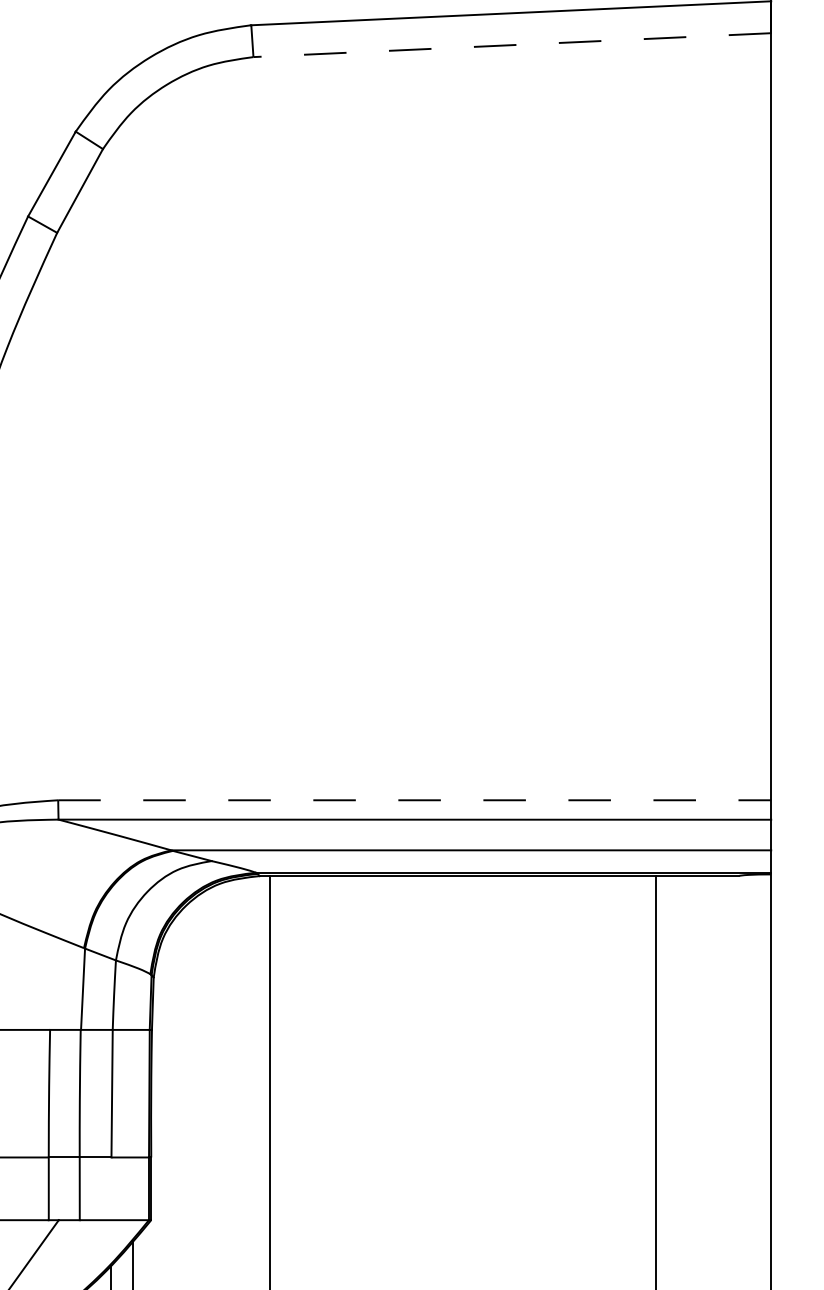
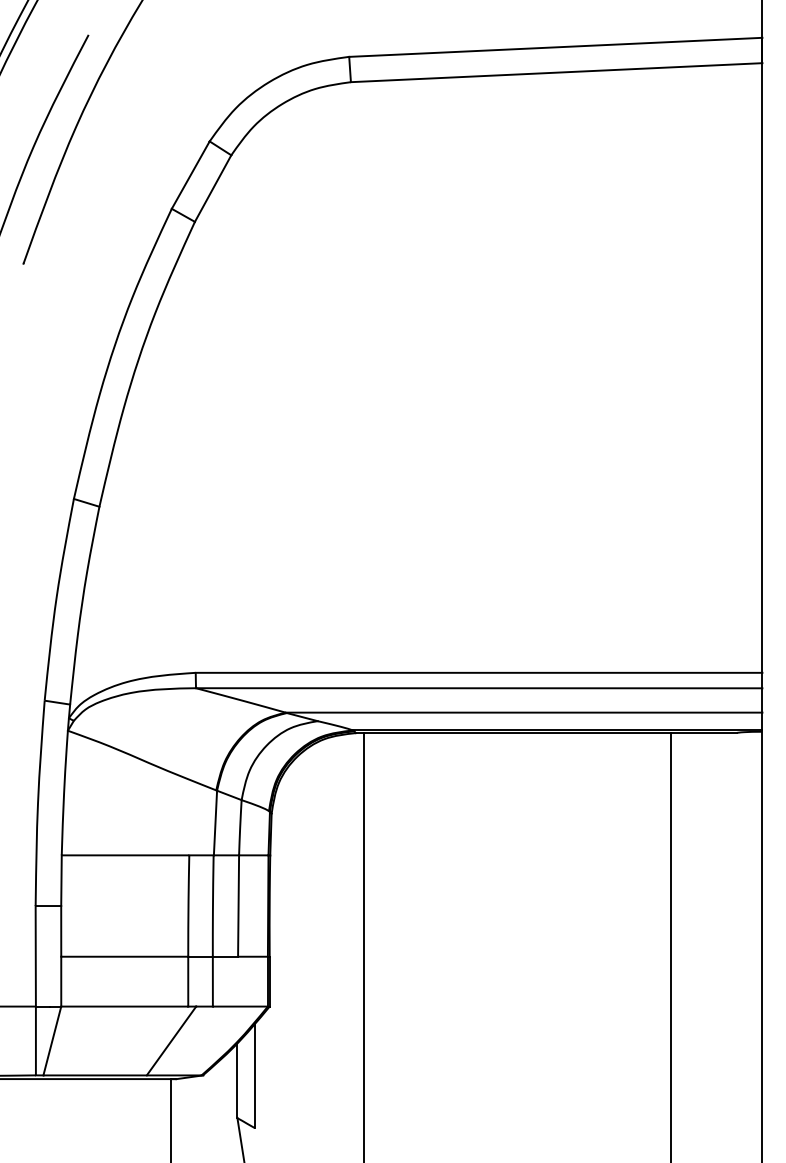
line: (512, 44) -> (556, 72), dashed -> solid
line: (415, 799) -> (479, 672), dashed -> solid

